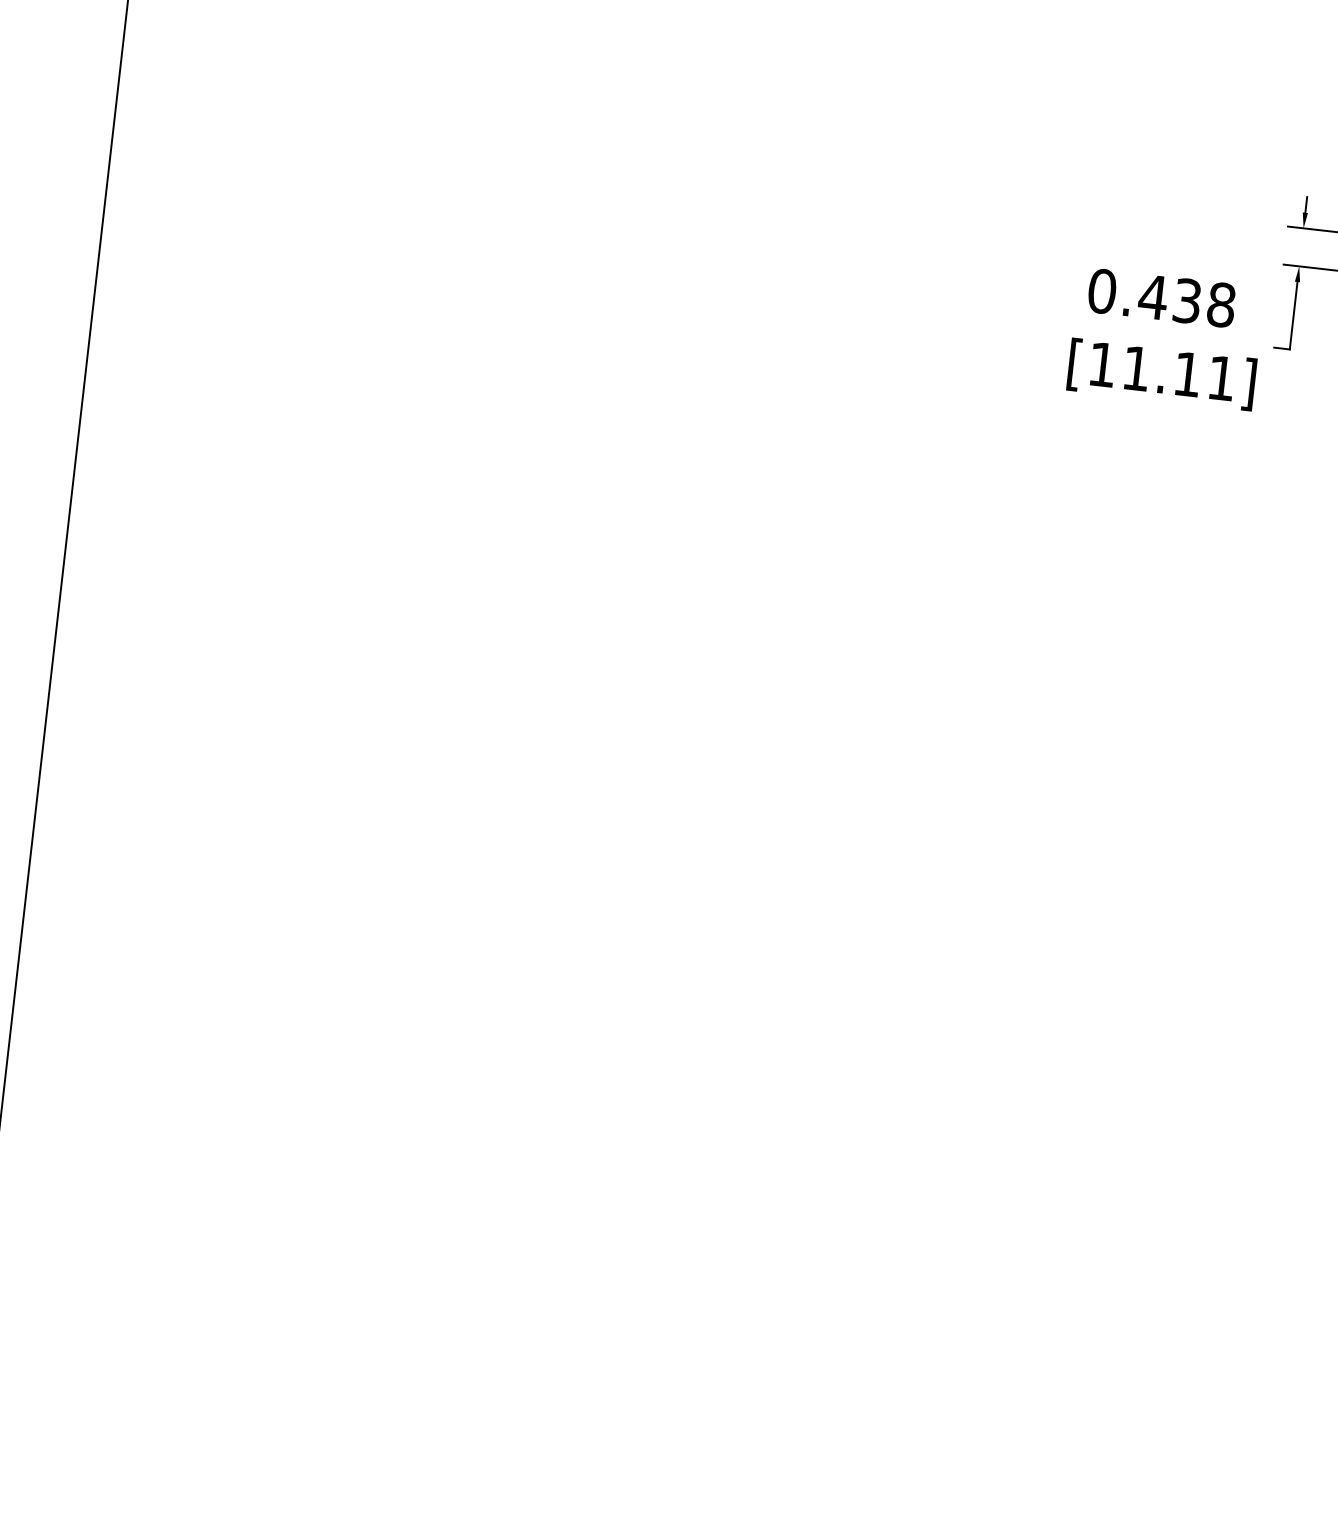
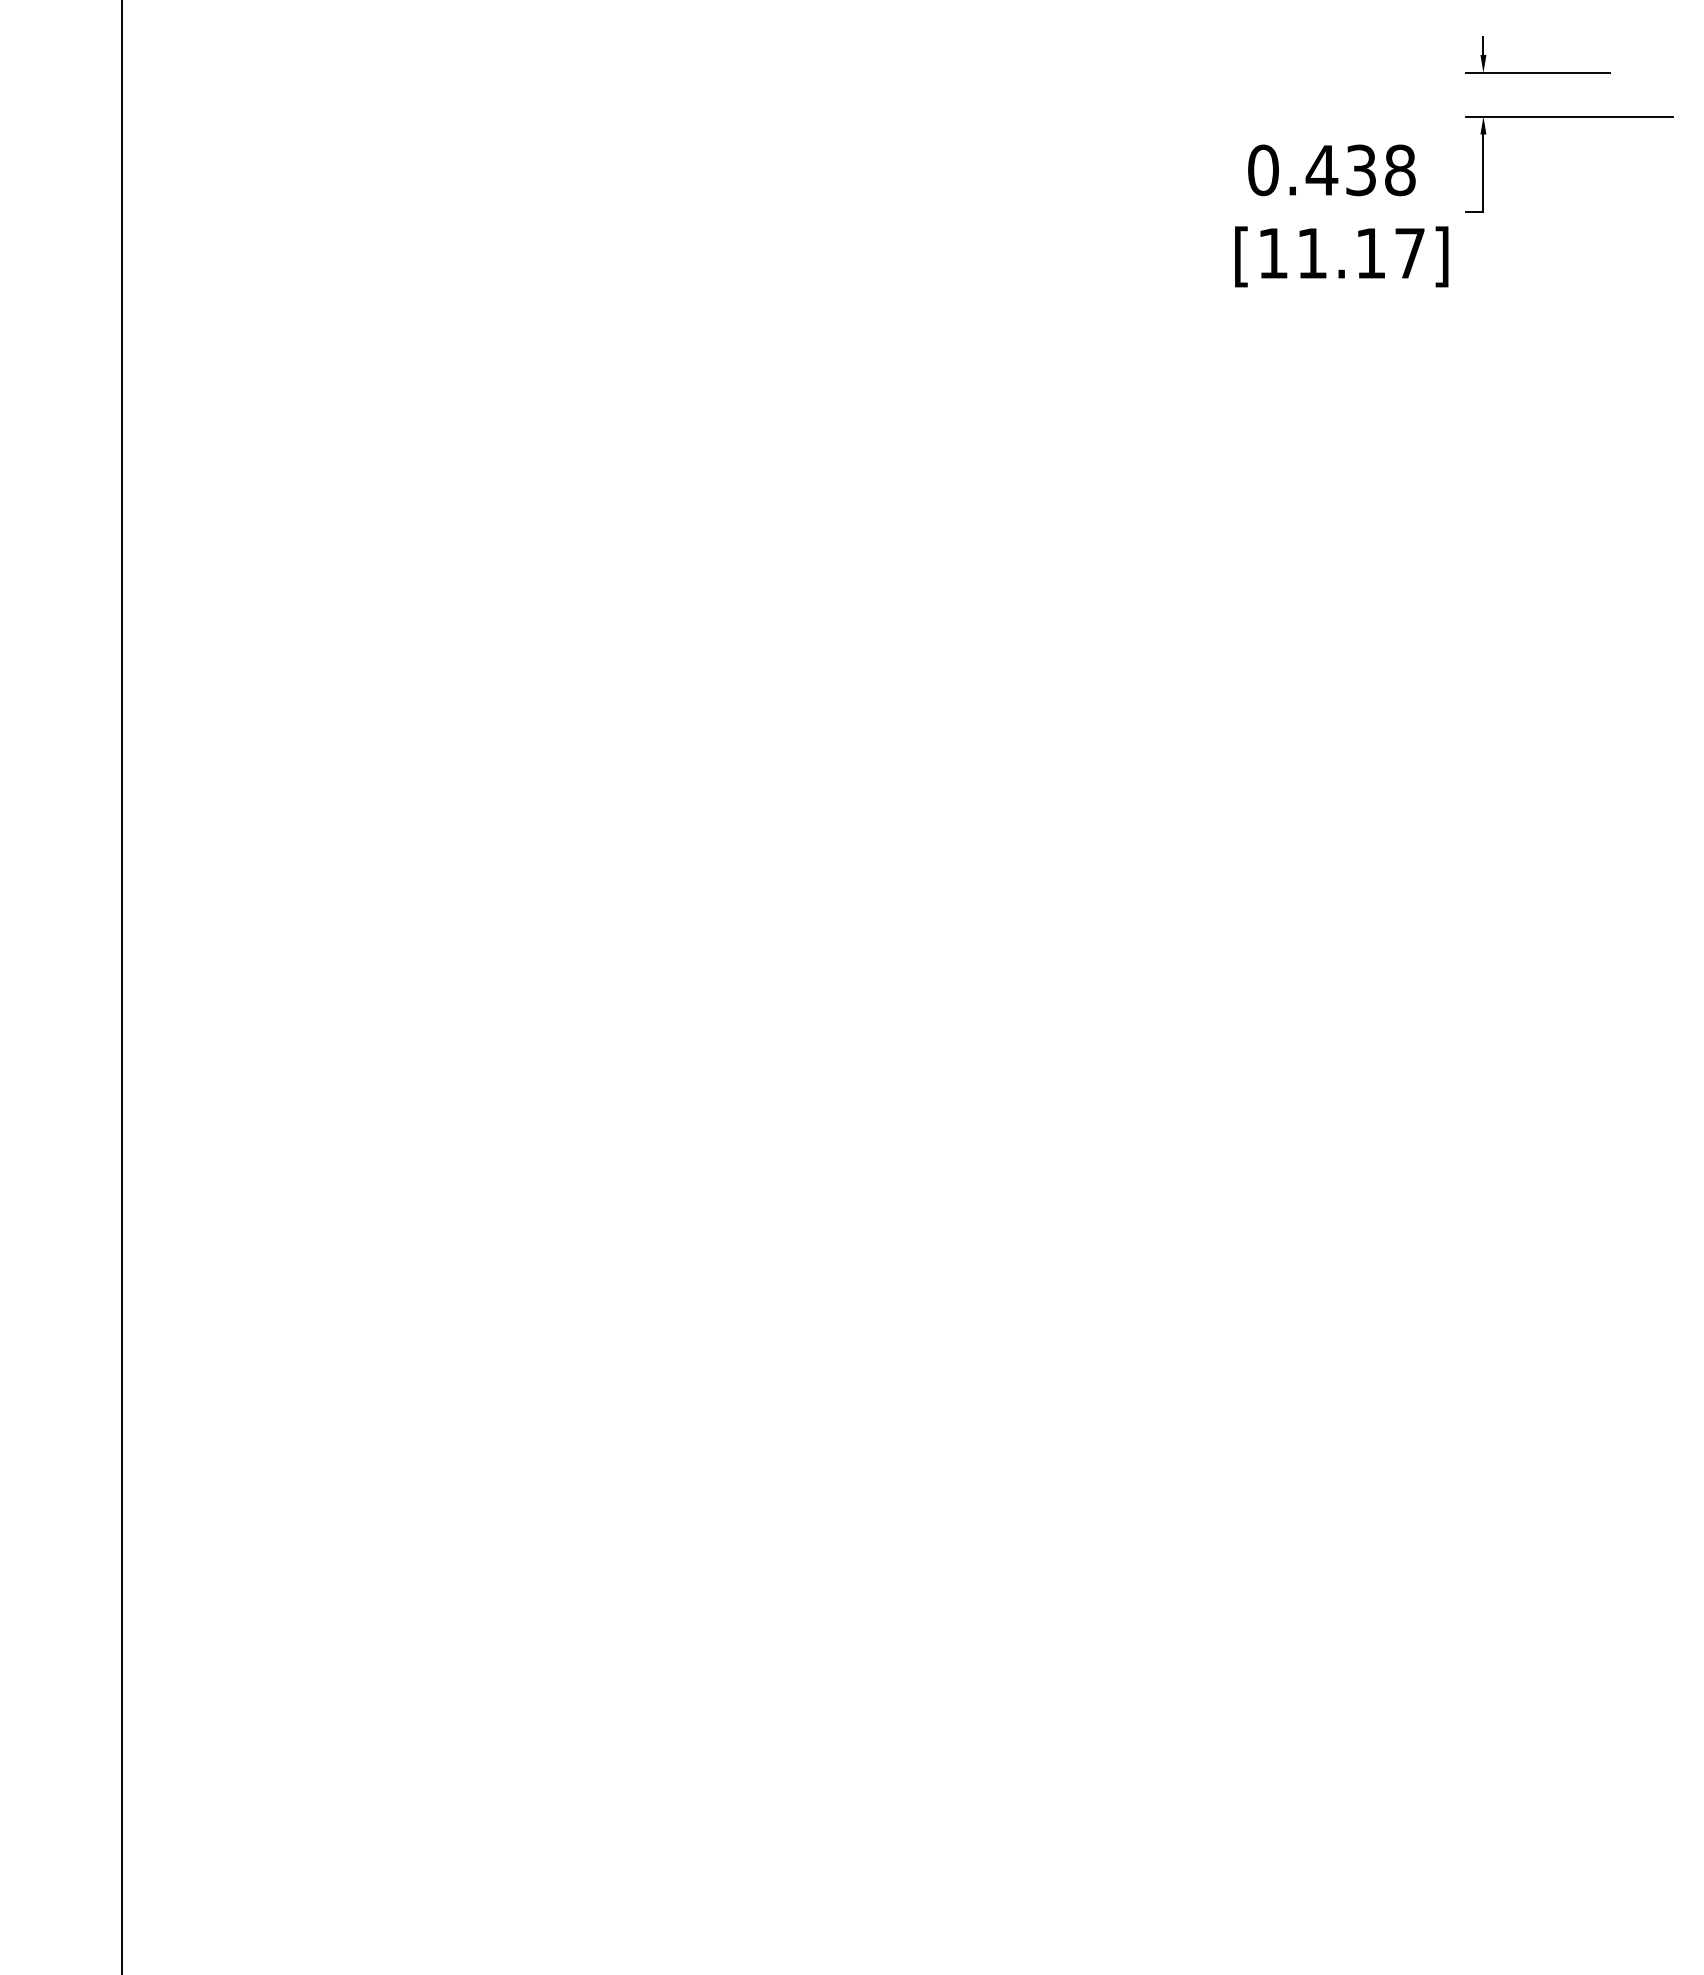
text: (1221, 378) -> (1409, 253), [11.11] -> [11.17]

